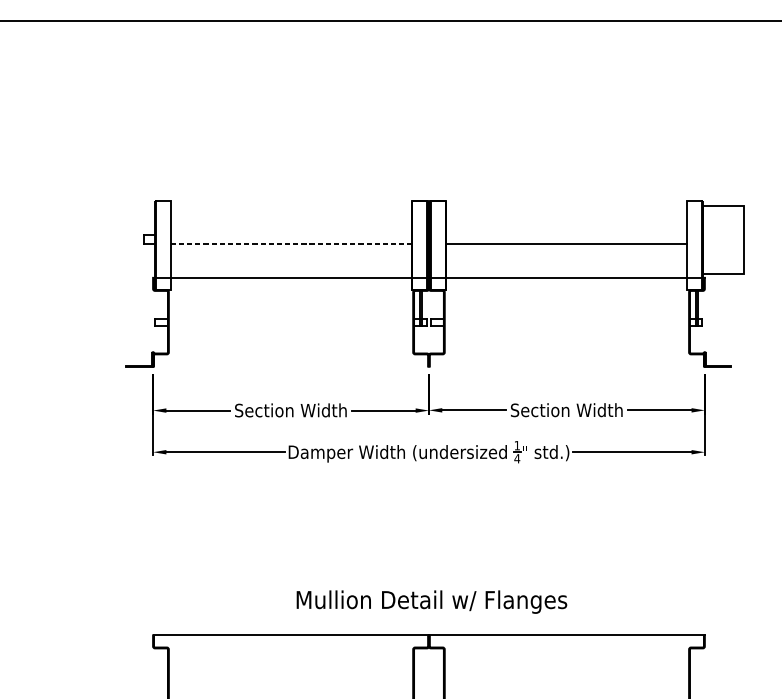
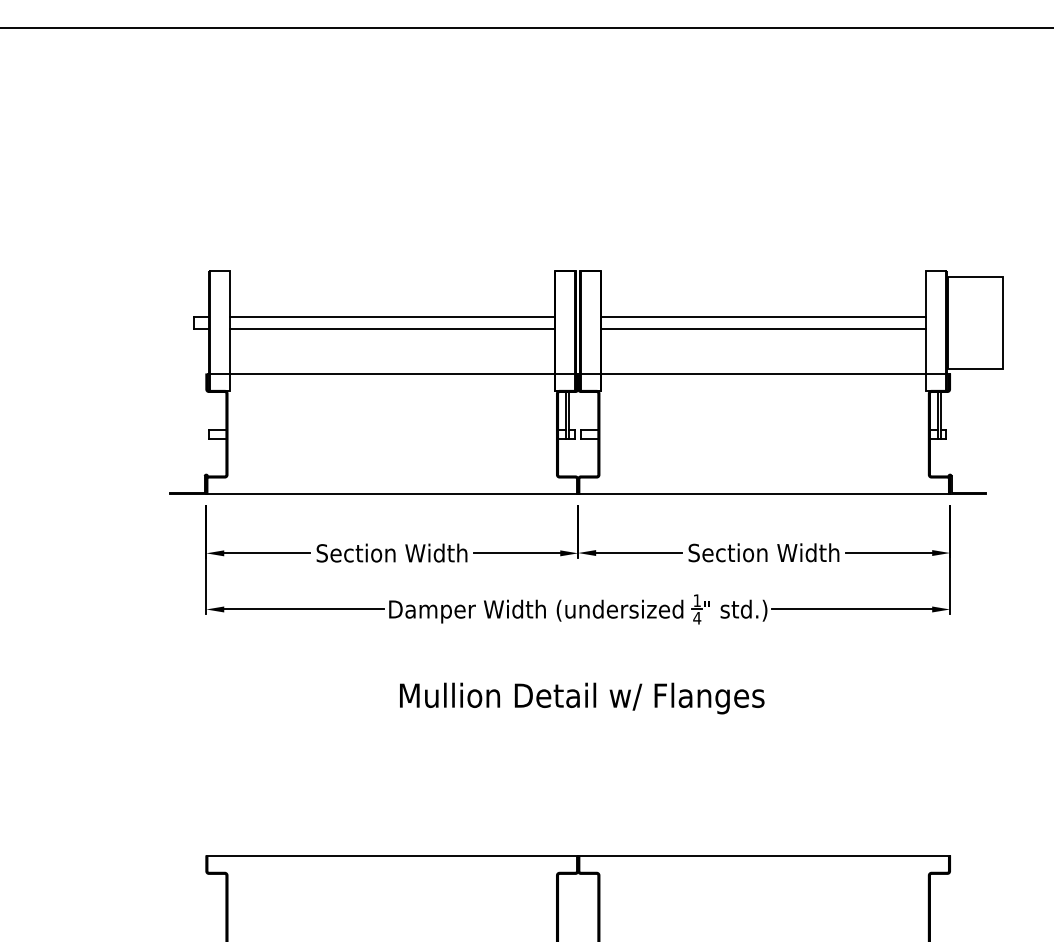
line: (291, 235) -> (392, 317), added
line: (566, 235) -> (763, 317), added
line: (291, 244) -> (393, 329), dashed -> solid
line: (429, 366) -> (578, 494), added
text: (432, 602) -> (582, 698), moved

